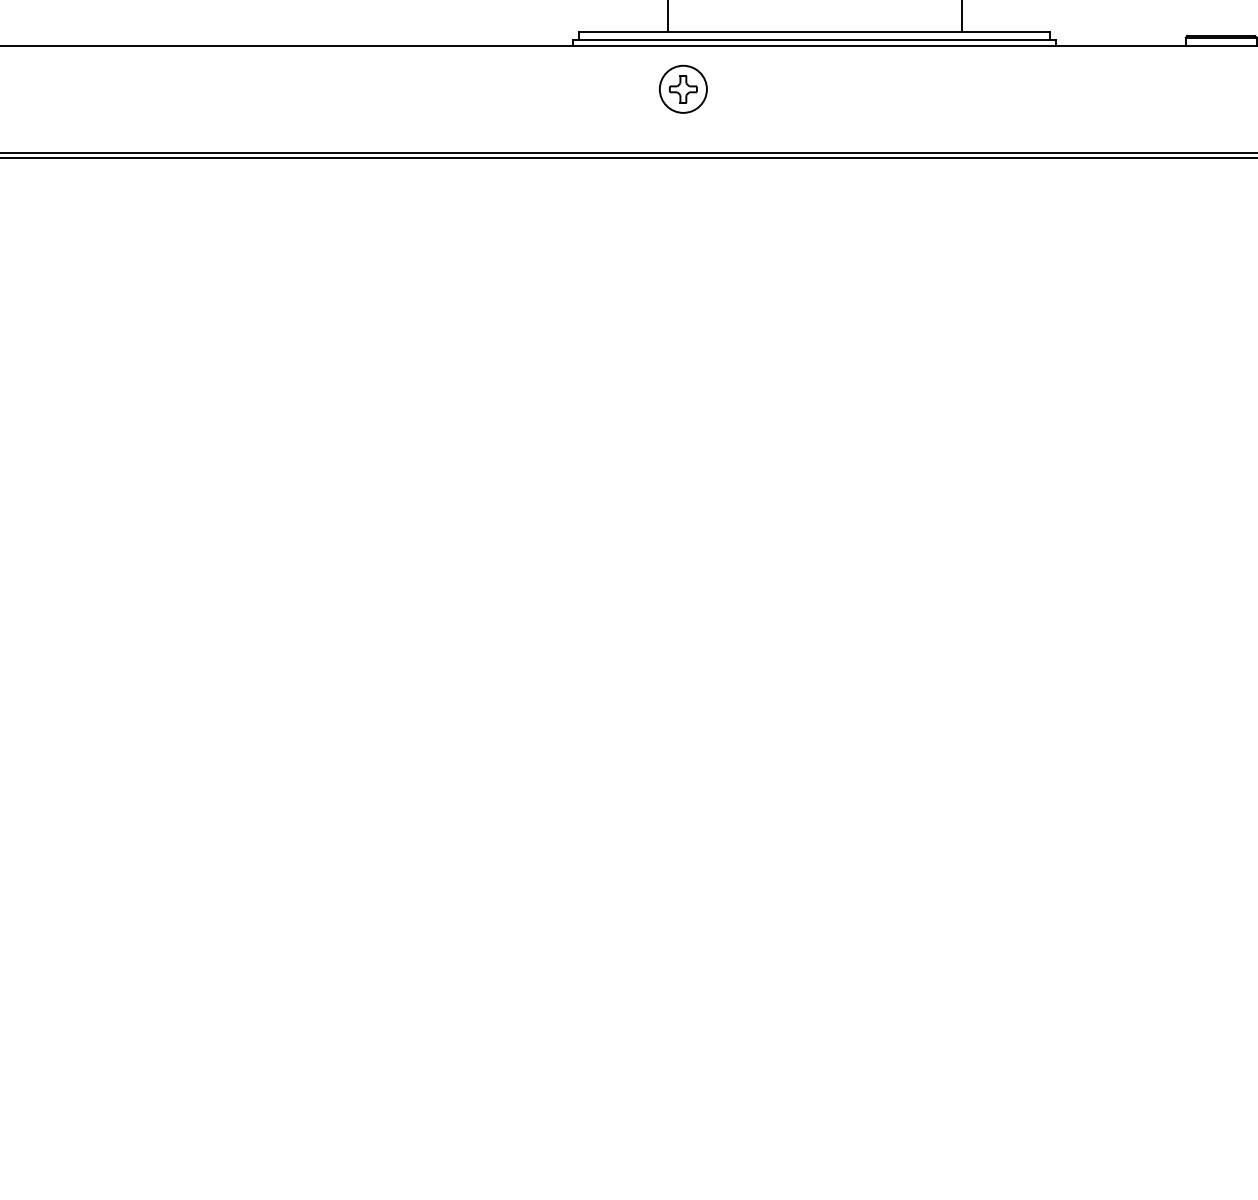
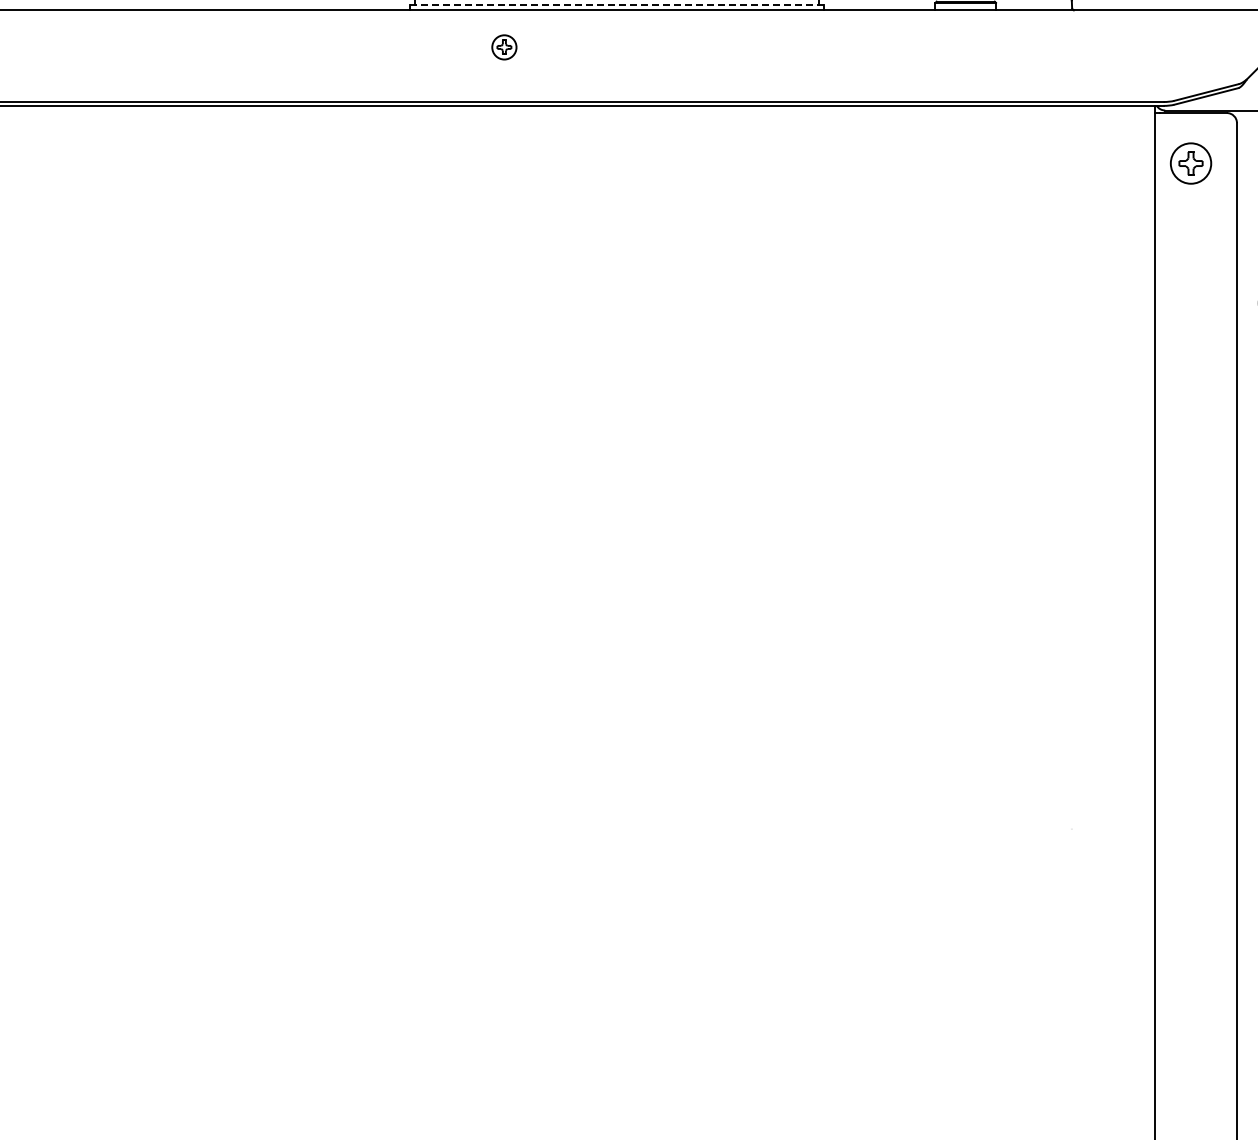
line: (814, 40) -> (616, 5), solid -> dashed
part: (683, 89) -> (504, 47), size x0.6

